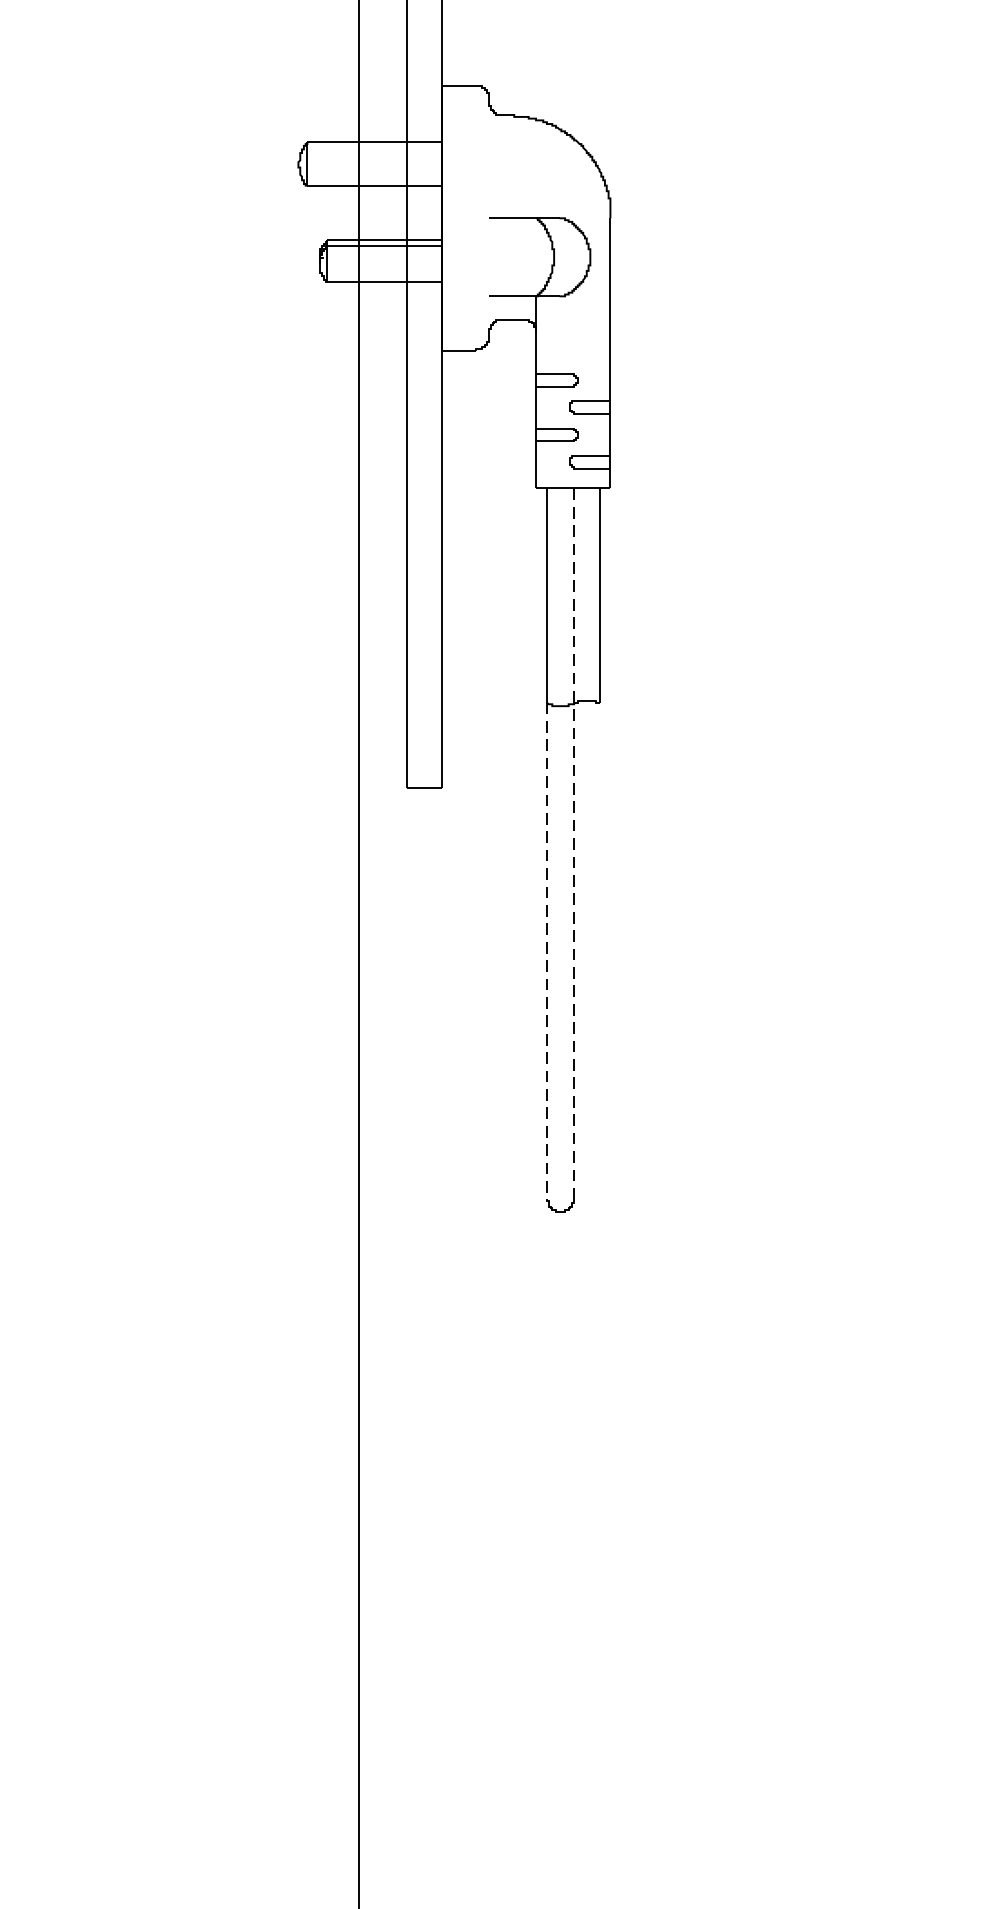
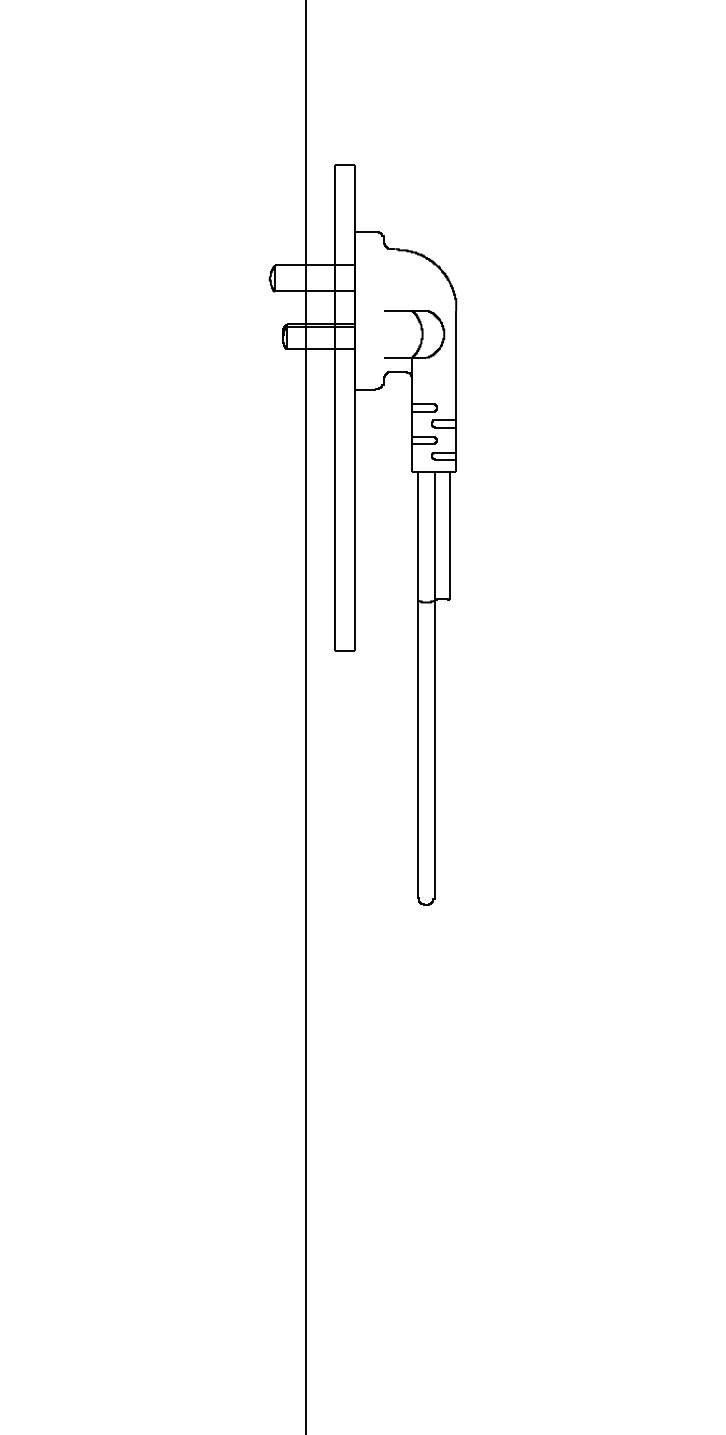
line: (574, 845) -> (434, 685), dashed -> solid
line: (547, 952) -> (418, 749), dashed -> solid

